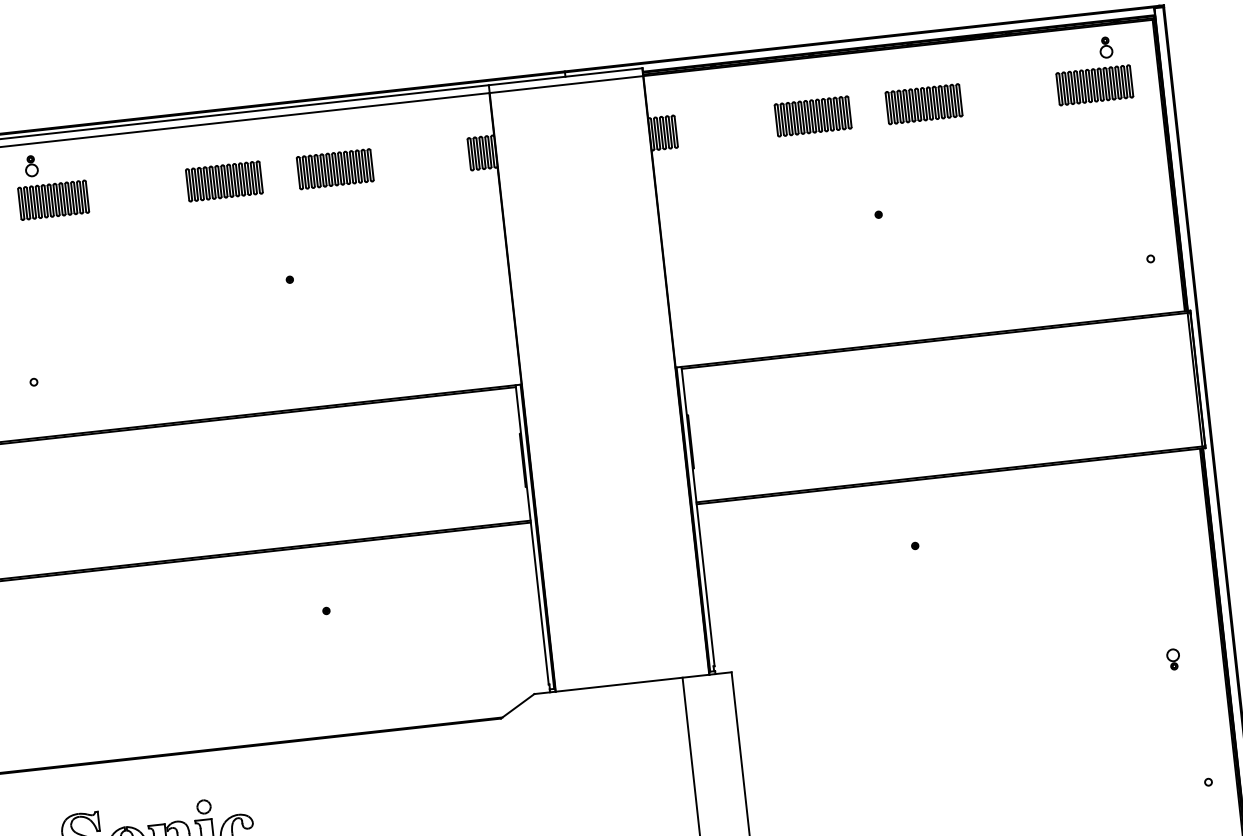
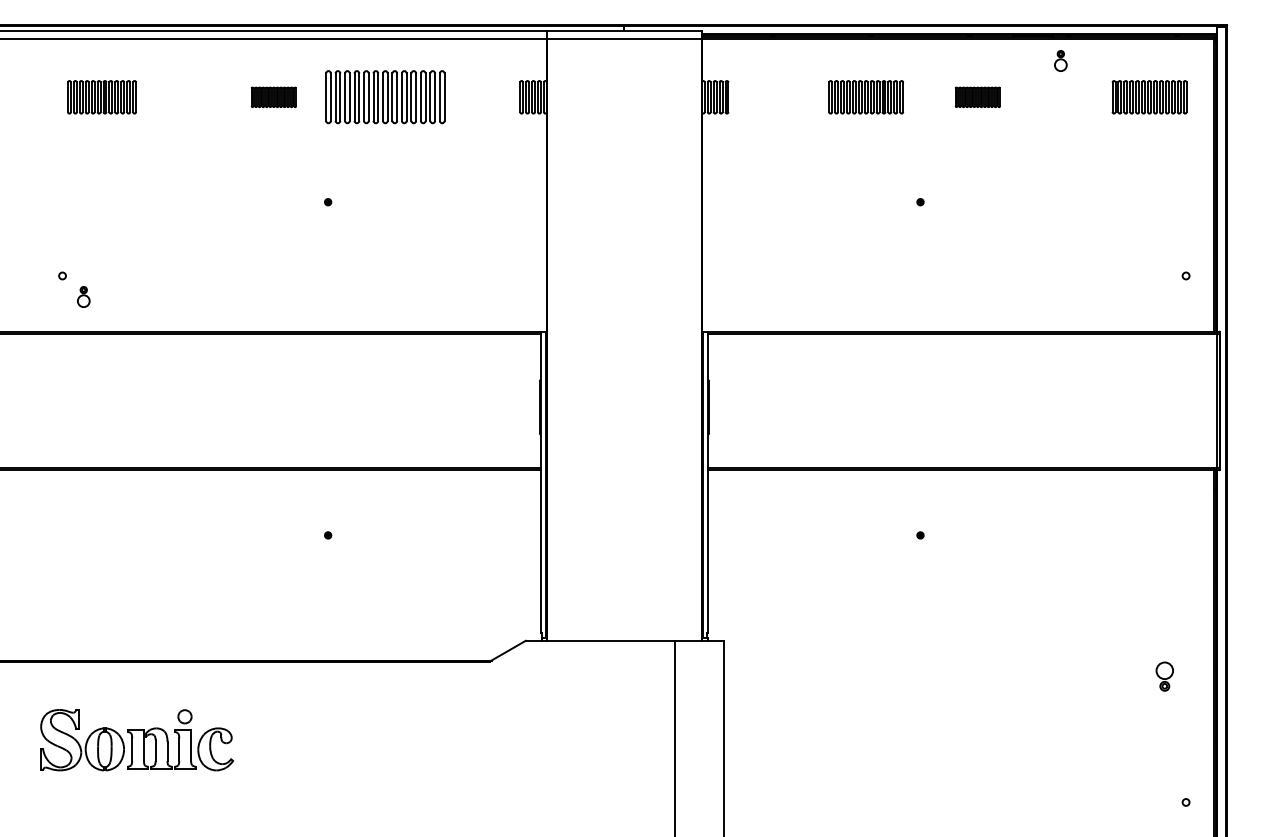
part: (1105, 47) -> (1060, 60), moved
part: (923, 104) -> (977, 97), size x0.6
part: (31, 165) -> (83, 296), moved
part: (335, 169) -> (385, 97), size x1.6
part: (224, 181) -> (273, 97), size x0.6
part: (1173, 659) -> (1164, 676), size x1.4

